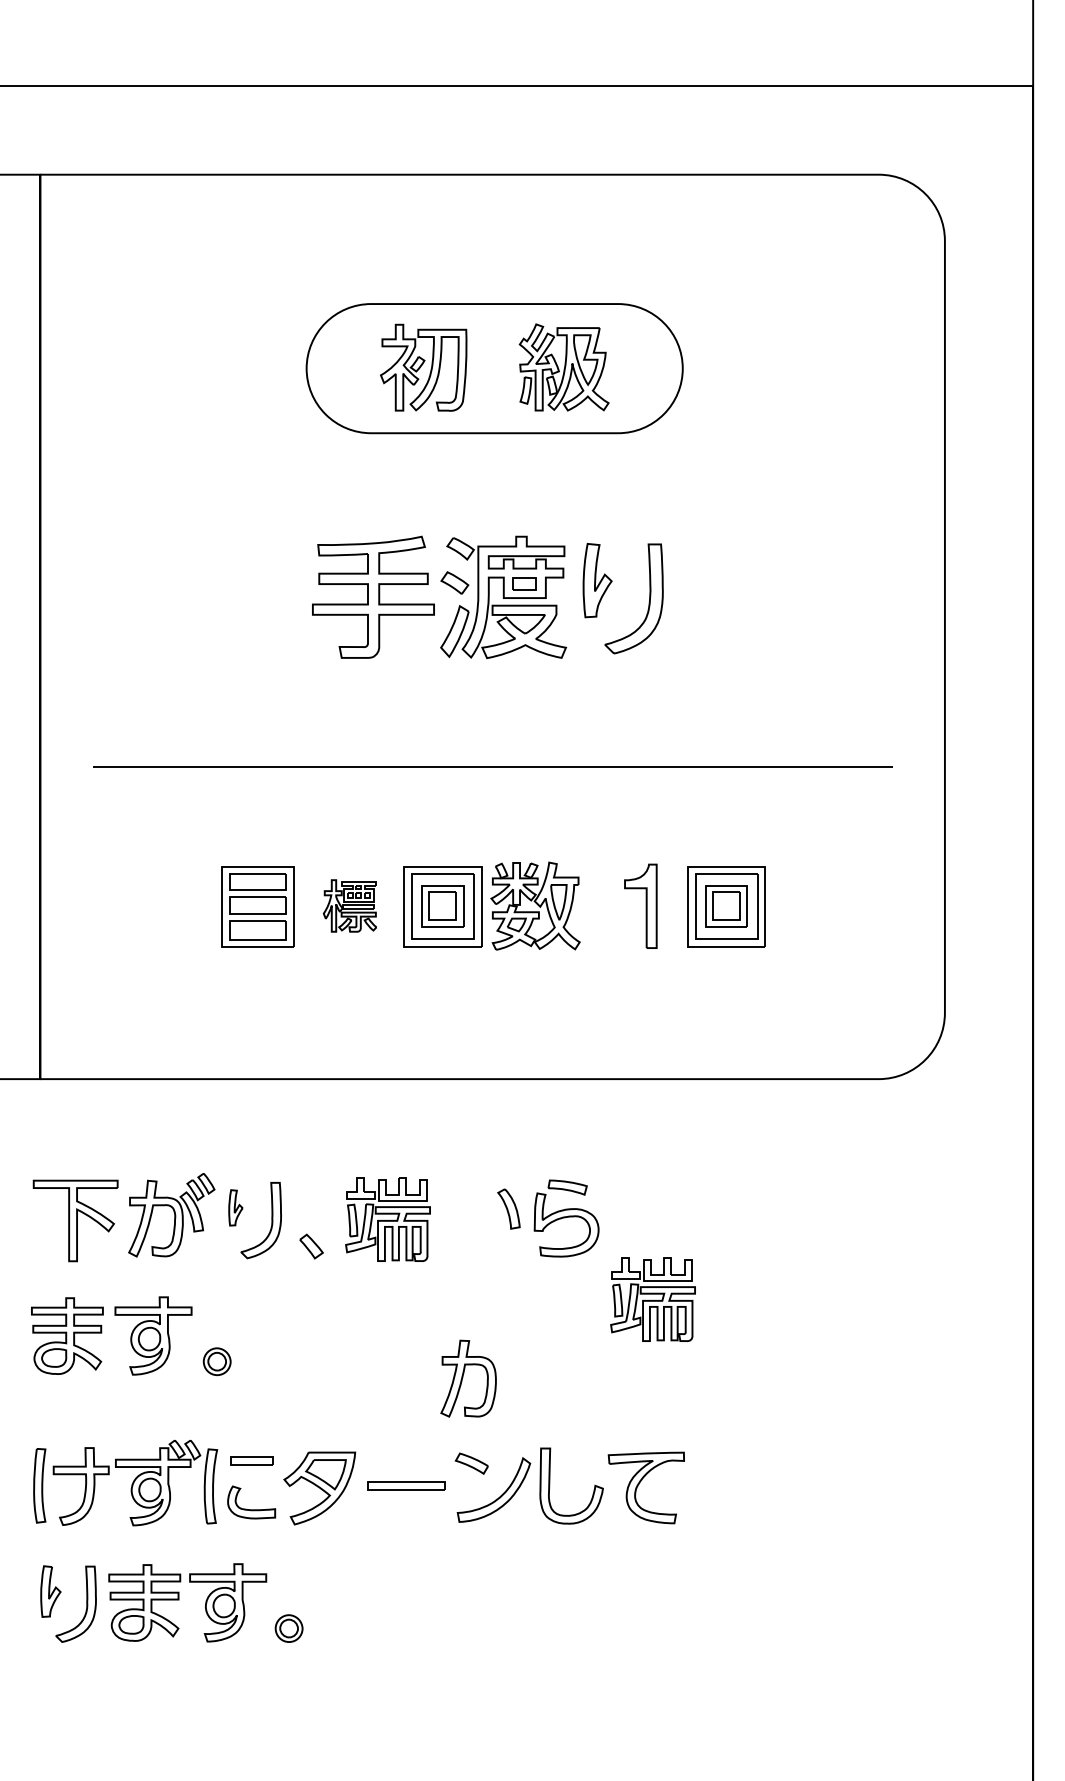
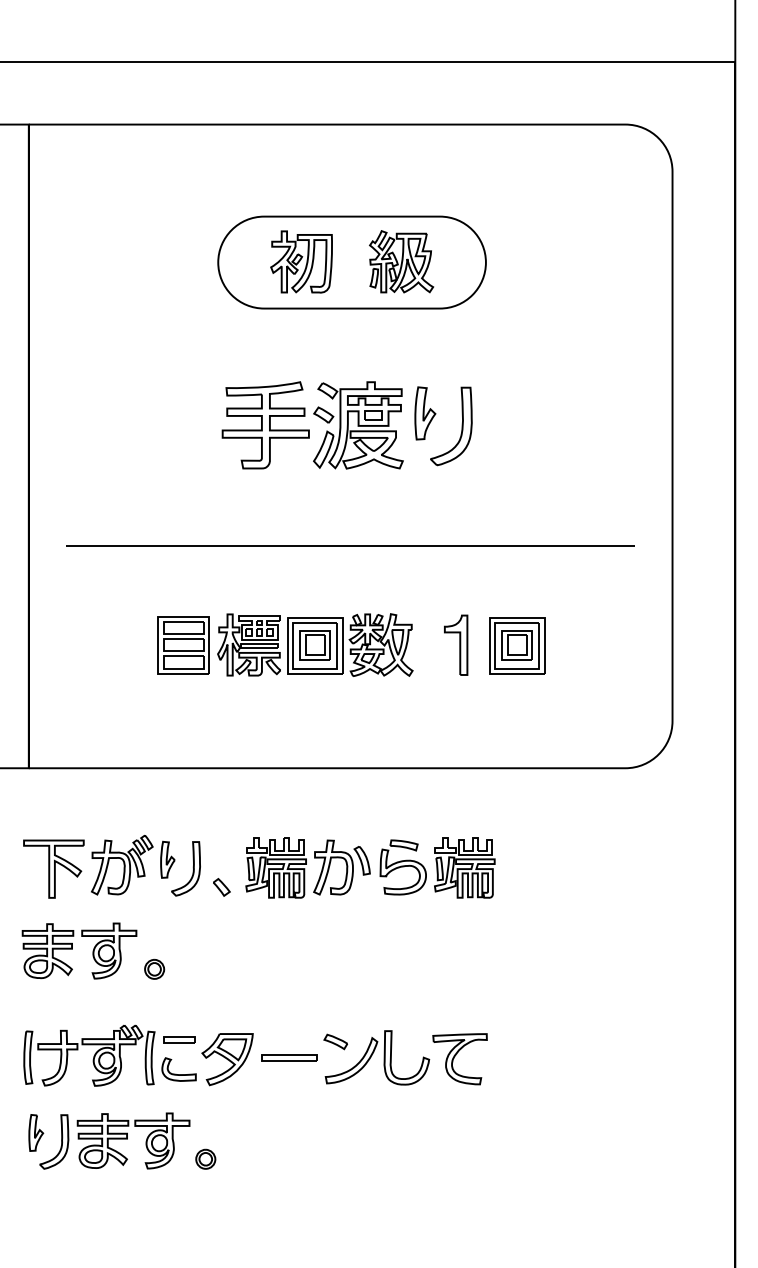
part: (349, 905) -> (248, 644), size x1.67
part: (235, 1207) -> (167, 859), size x1.43
part: (652, 1299) -> (464, 868), moved
part: (468, 1378) -> (333, 867), moved

